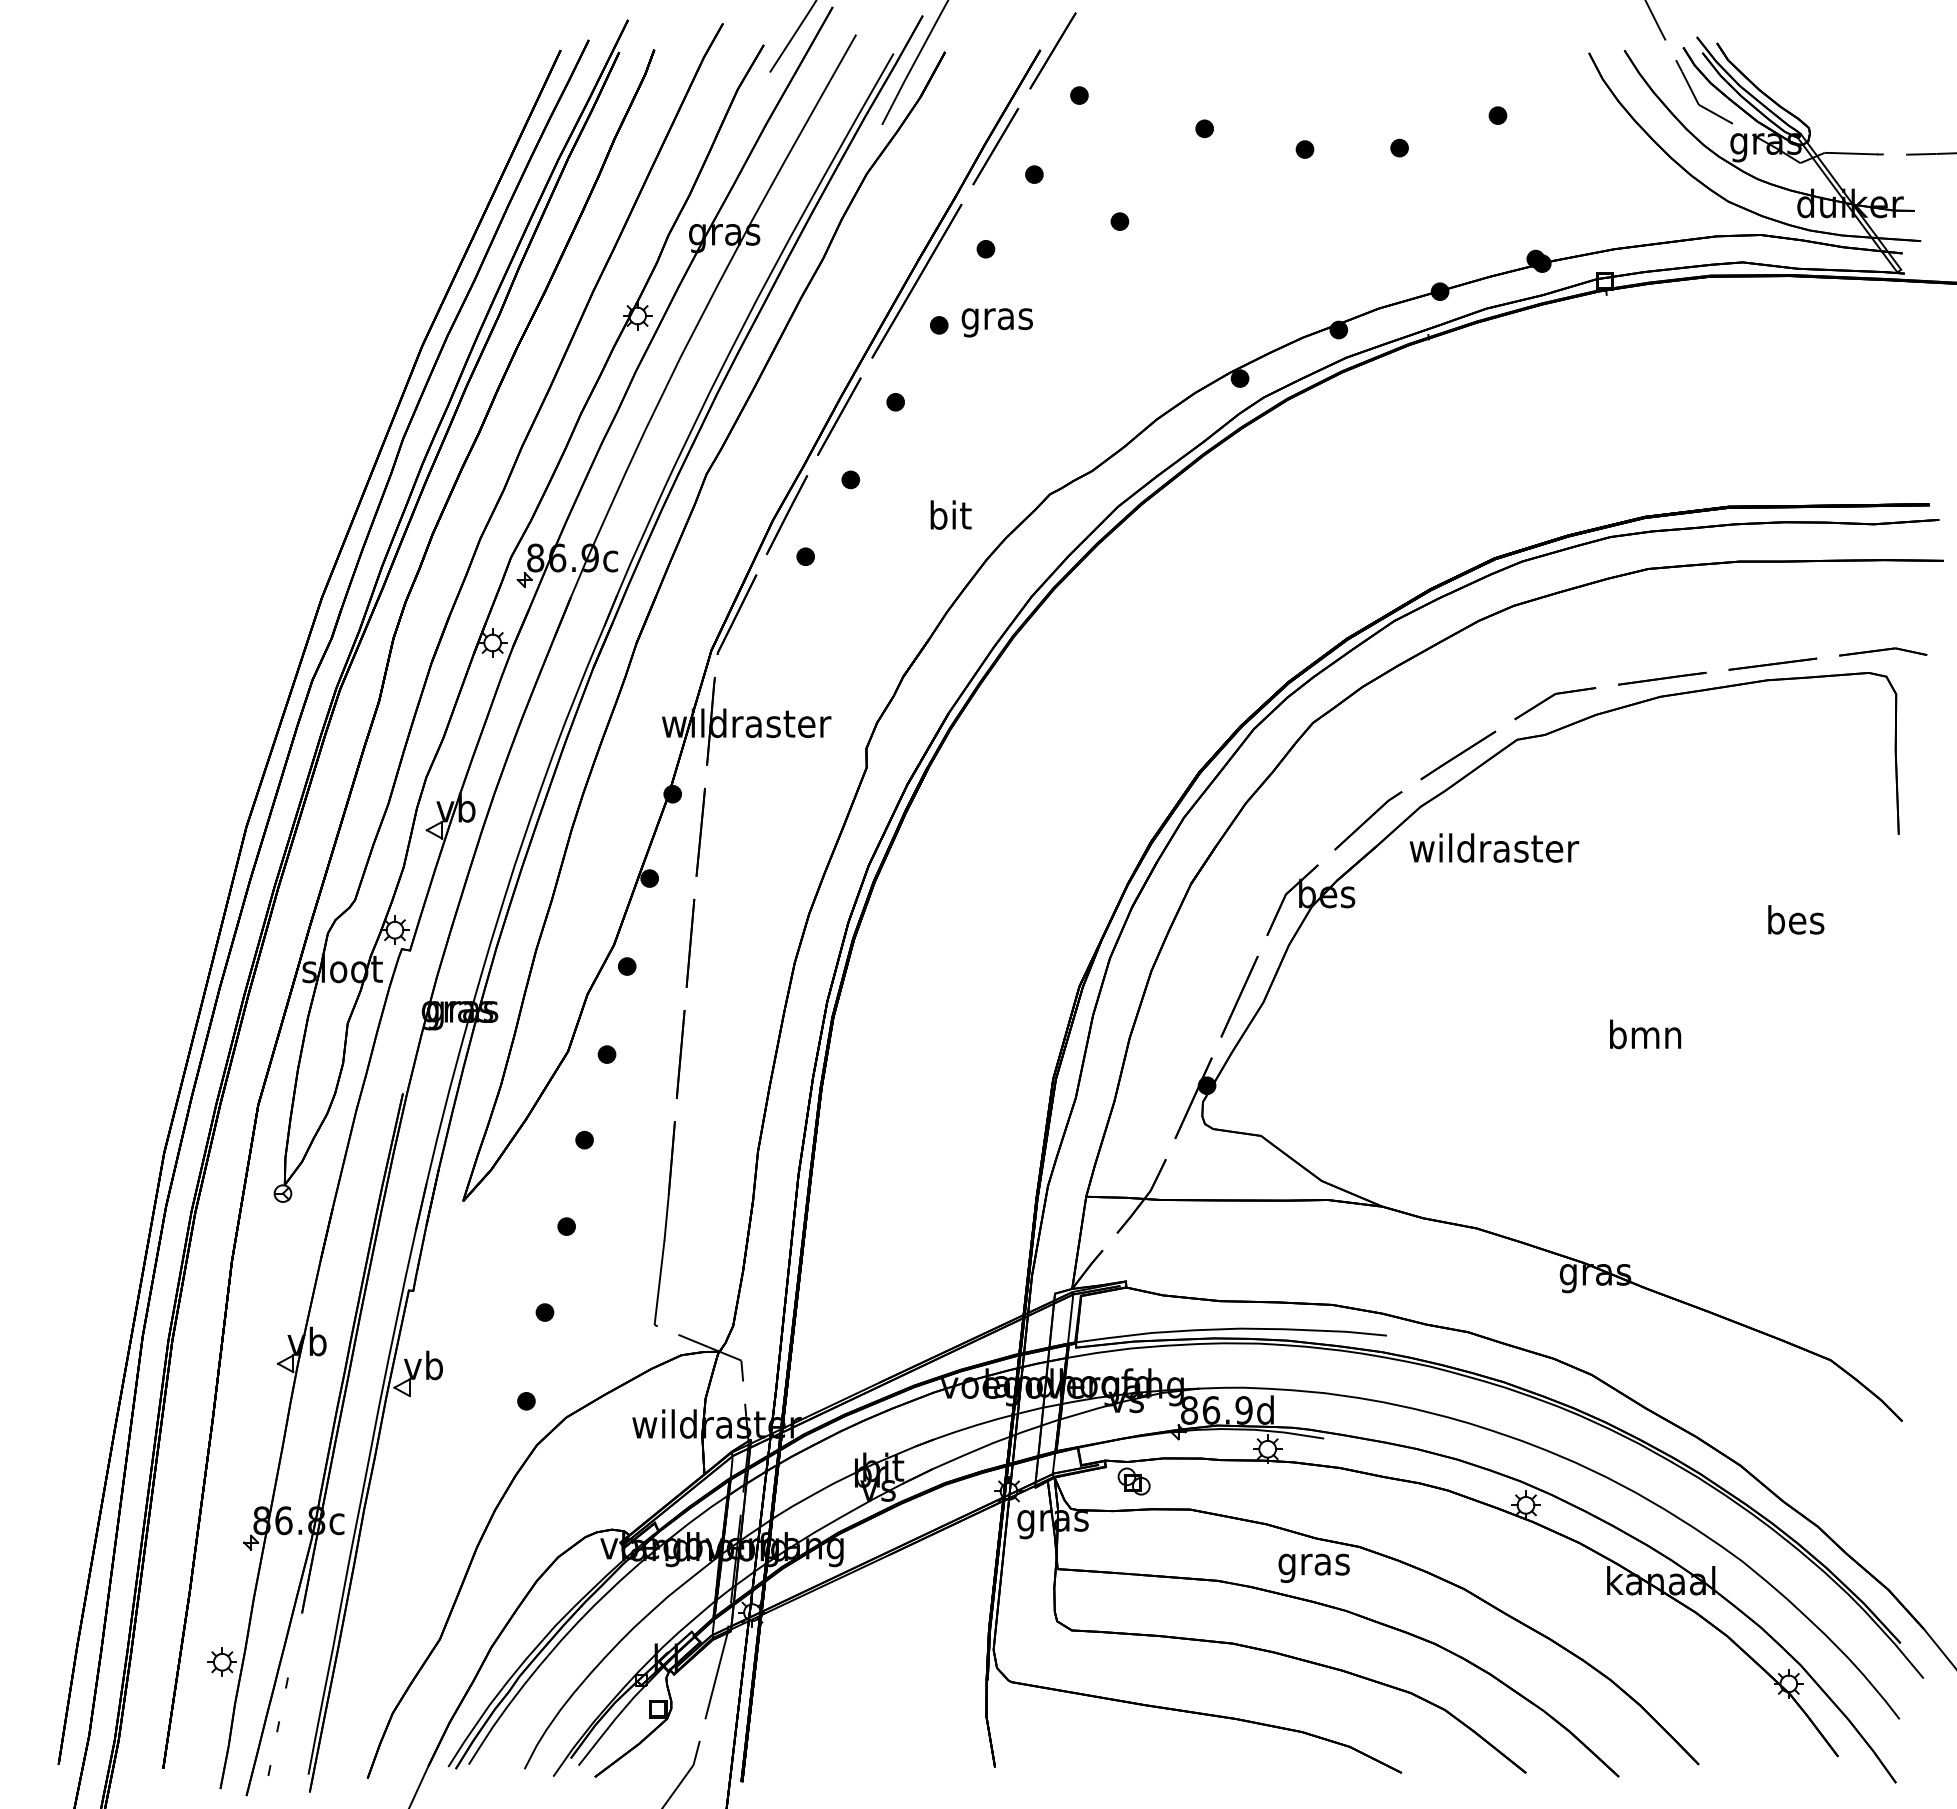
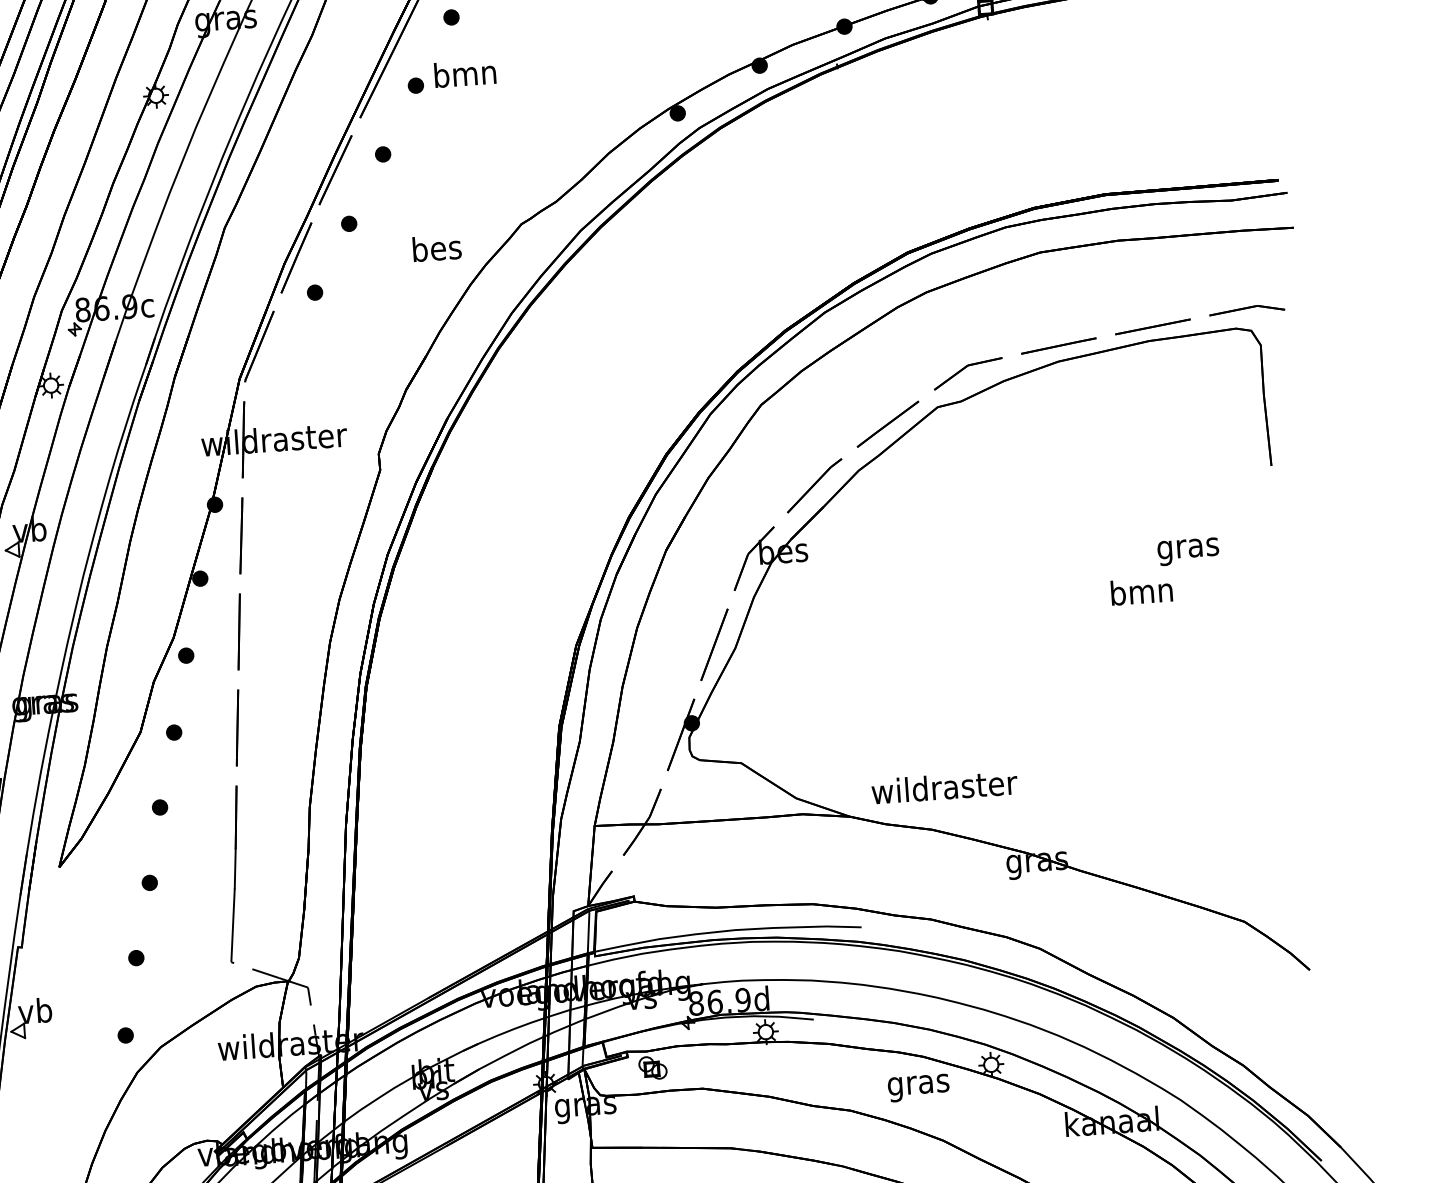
text: (996, 318) -> (464, 76), gras -> bmn
text: (950, 514) -> (436, 247), bit -> bes
text: (1494, 847) -> (944, 786), moved
text: (1795, 923) -> (1188, 548), bes -> gras
text: (1645, 1034) -> (1141, 591), moved
text: (1313, 1567) -> (918, 1087), moved

